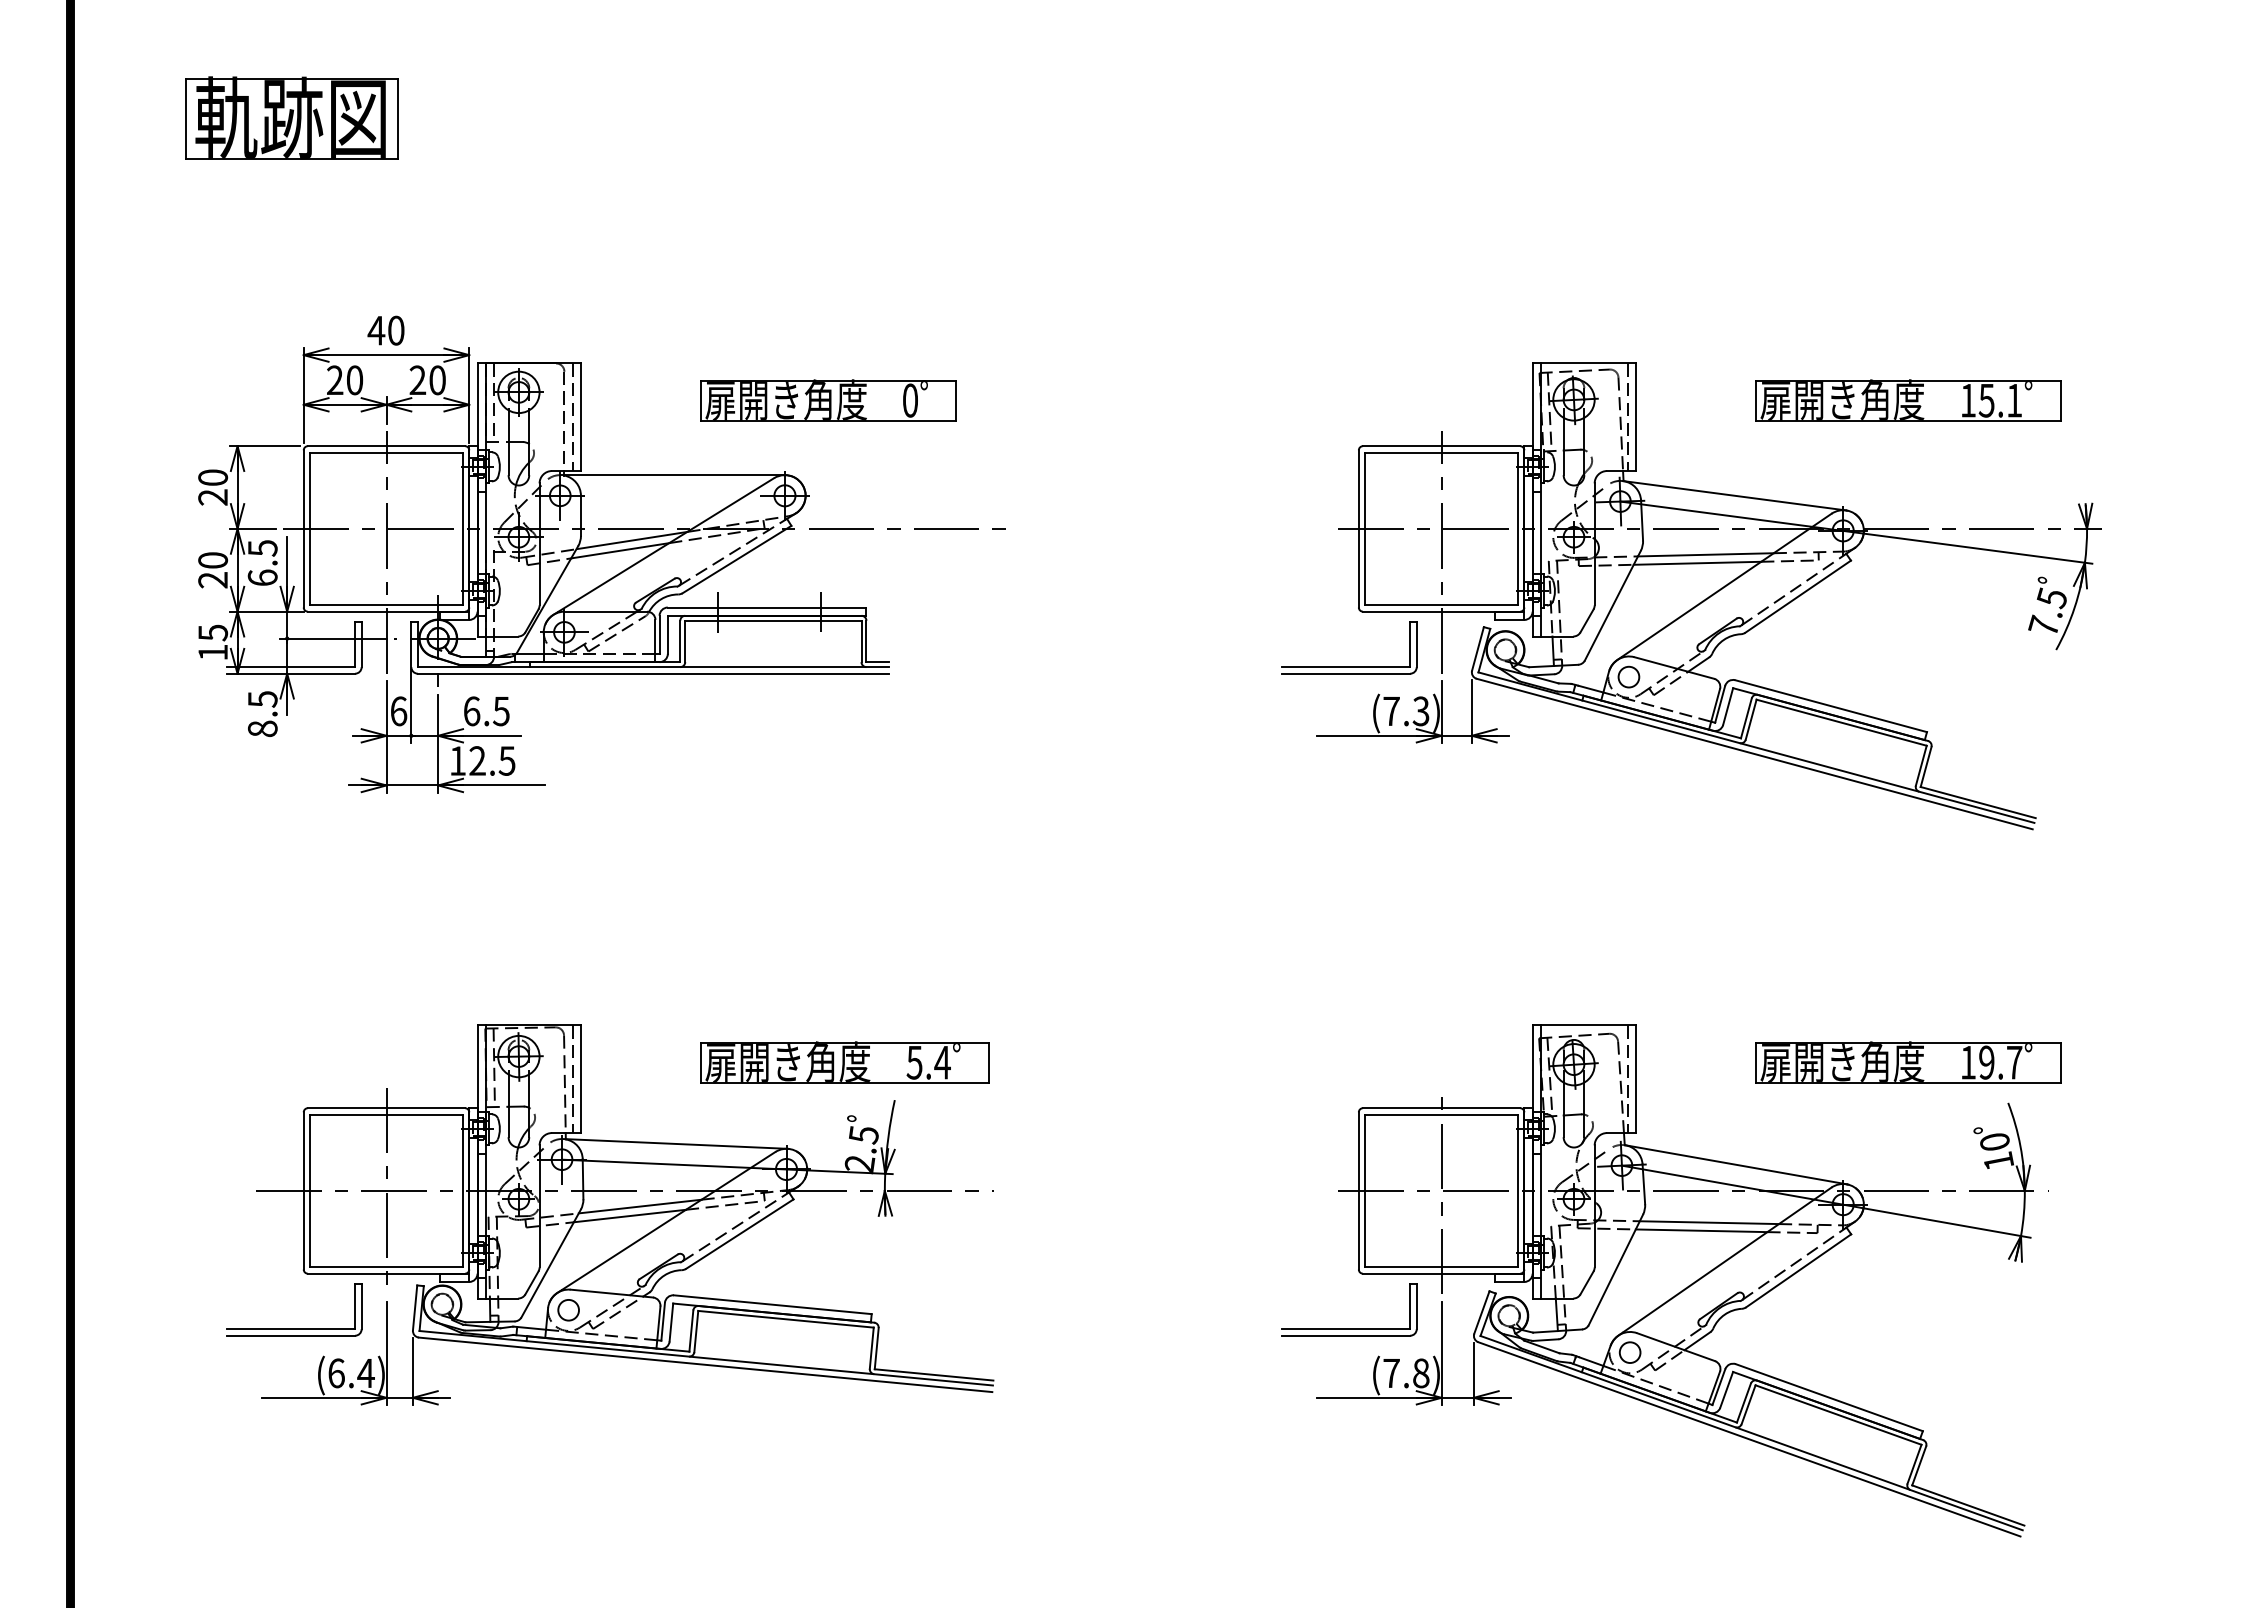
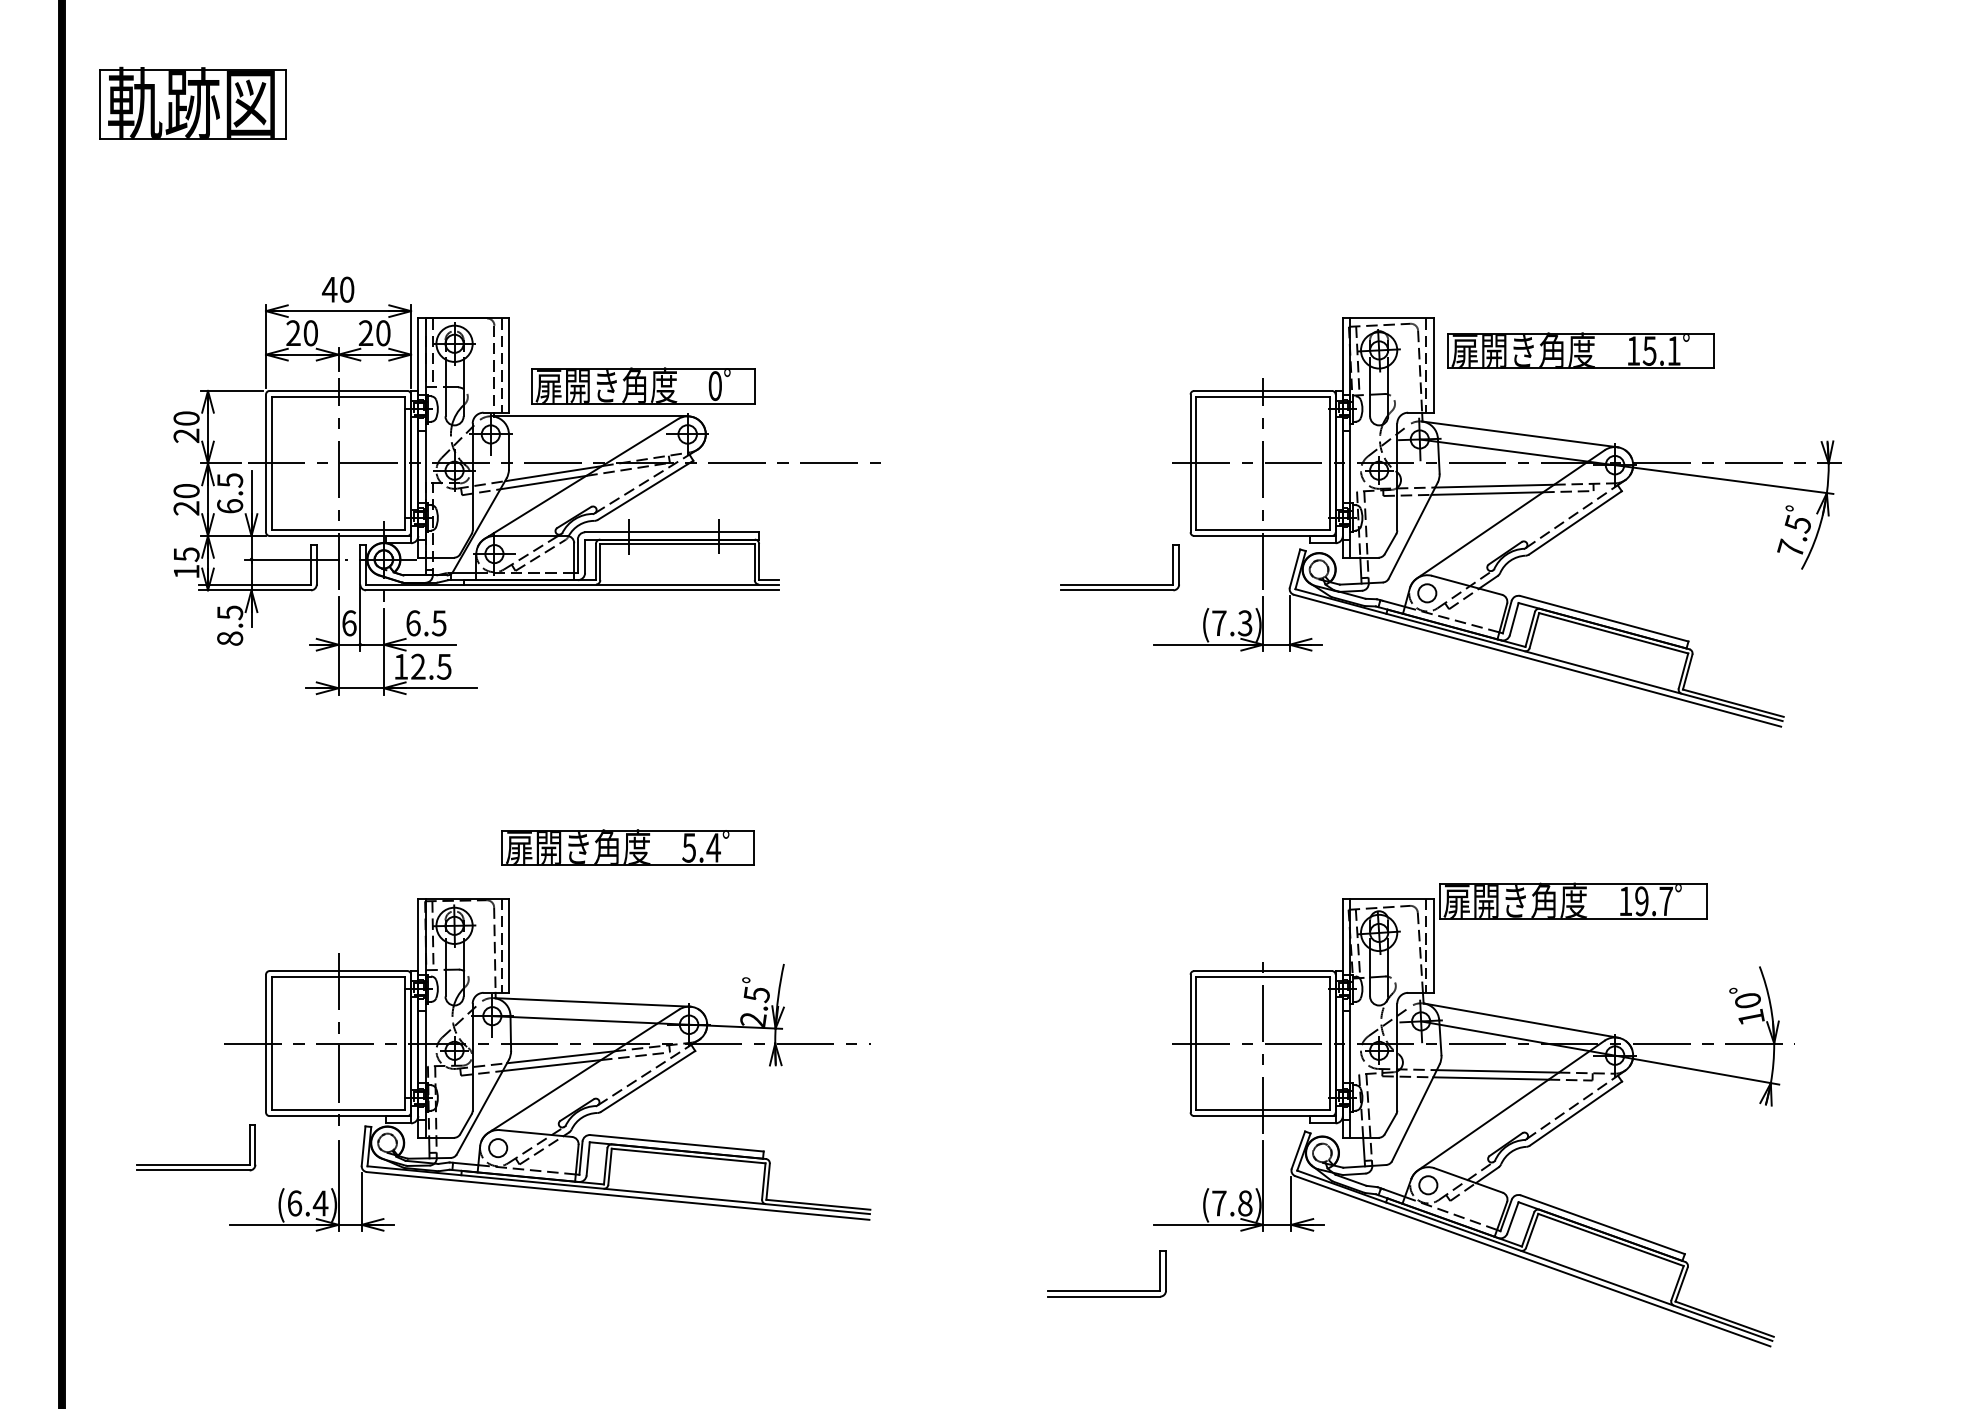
part: (291, 117) -> (192, 102), moved
part: (828, 400) -> (643, 385), moved
part: (1908, 400) -> (1581, 350), moved
part: (1349, 666) -> (1120, 584), moved
part: (844, 1062) -> (627, 847), moved
part: (1908, 1062) -> (1573, 901), moved
part: (294, 1328) -> (196, 1164), moved
part: (1349, 1328) -> (1107, 1290), moved

